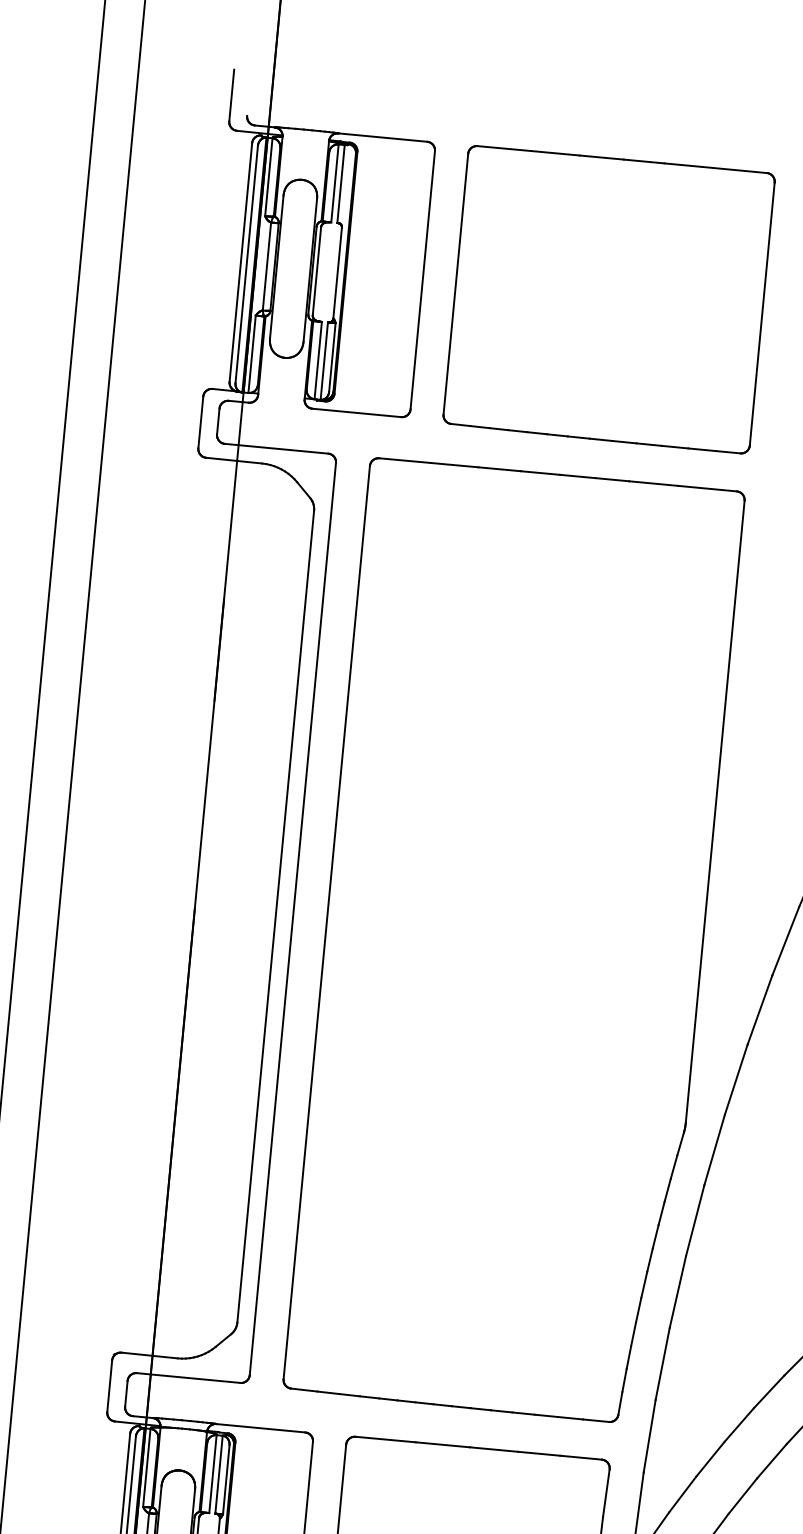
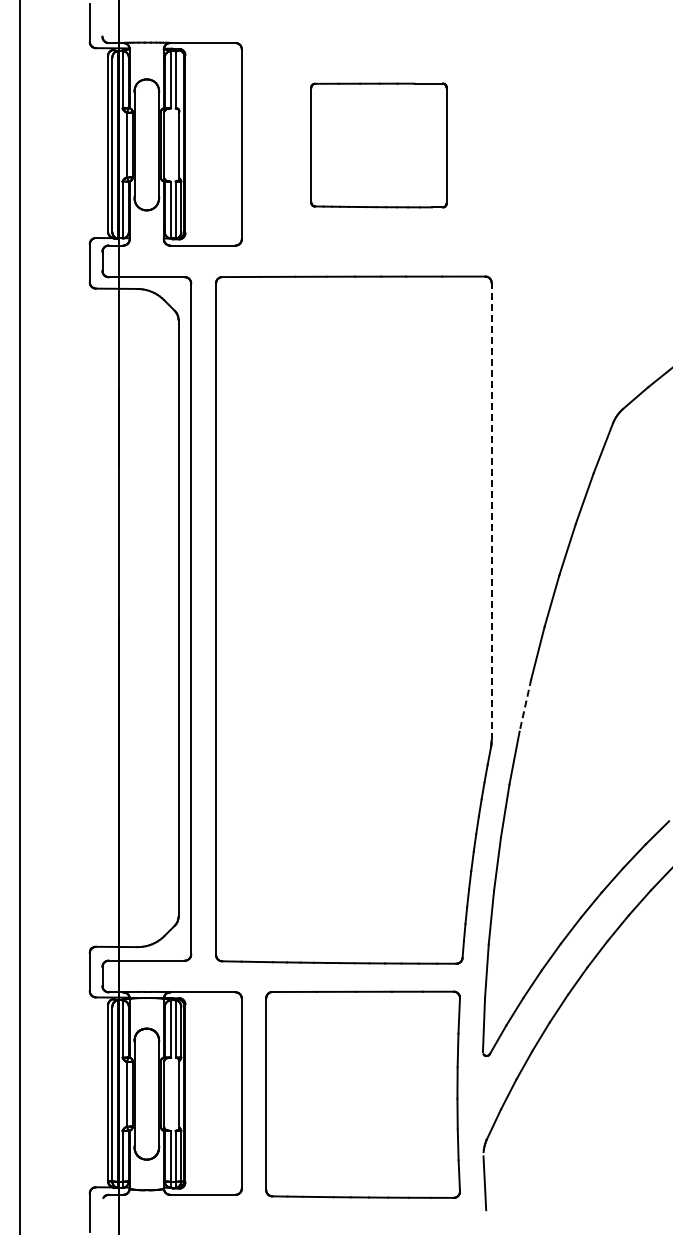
part: (608, 299) -> (378, 145), size x0.6
line: (715, 811) -> (491, 511), solid -> dashed
line: (736, 1079) -> (525, 705), solid -> dashed

